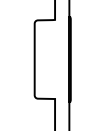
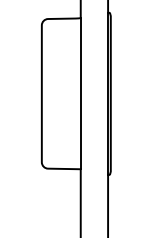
line: (55, 59) -> (81, 93), added

